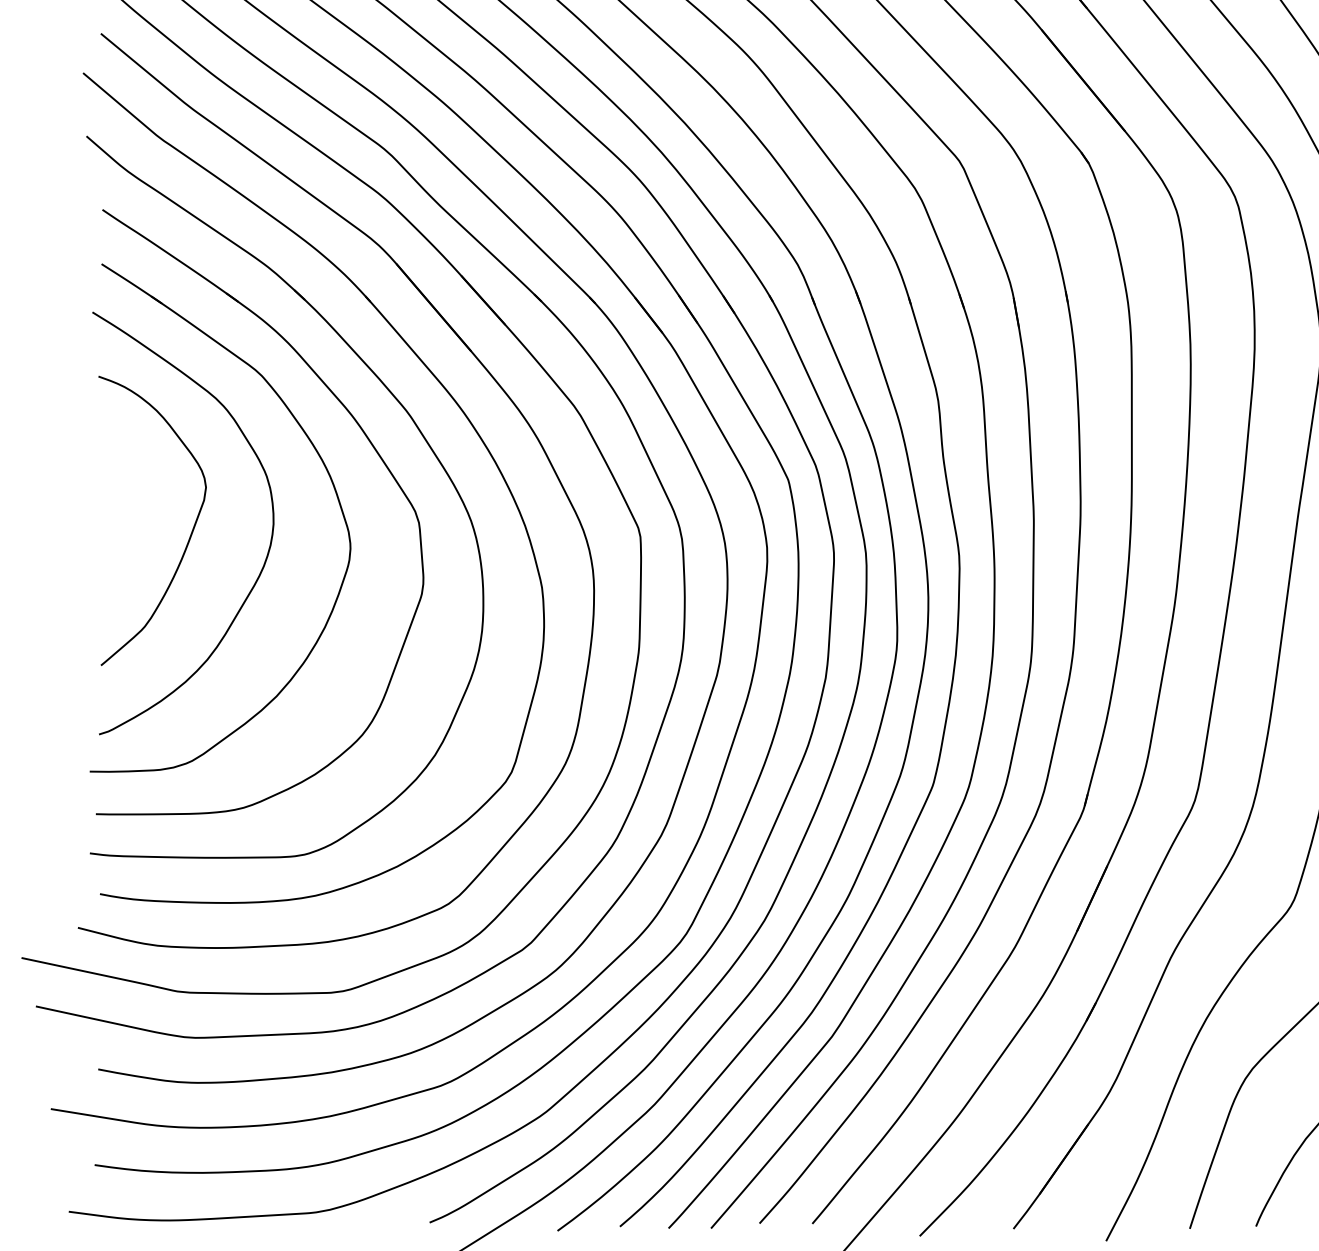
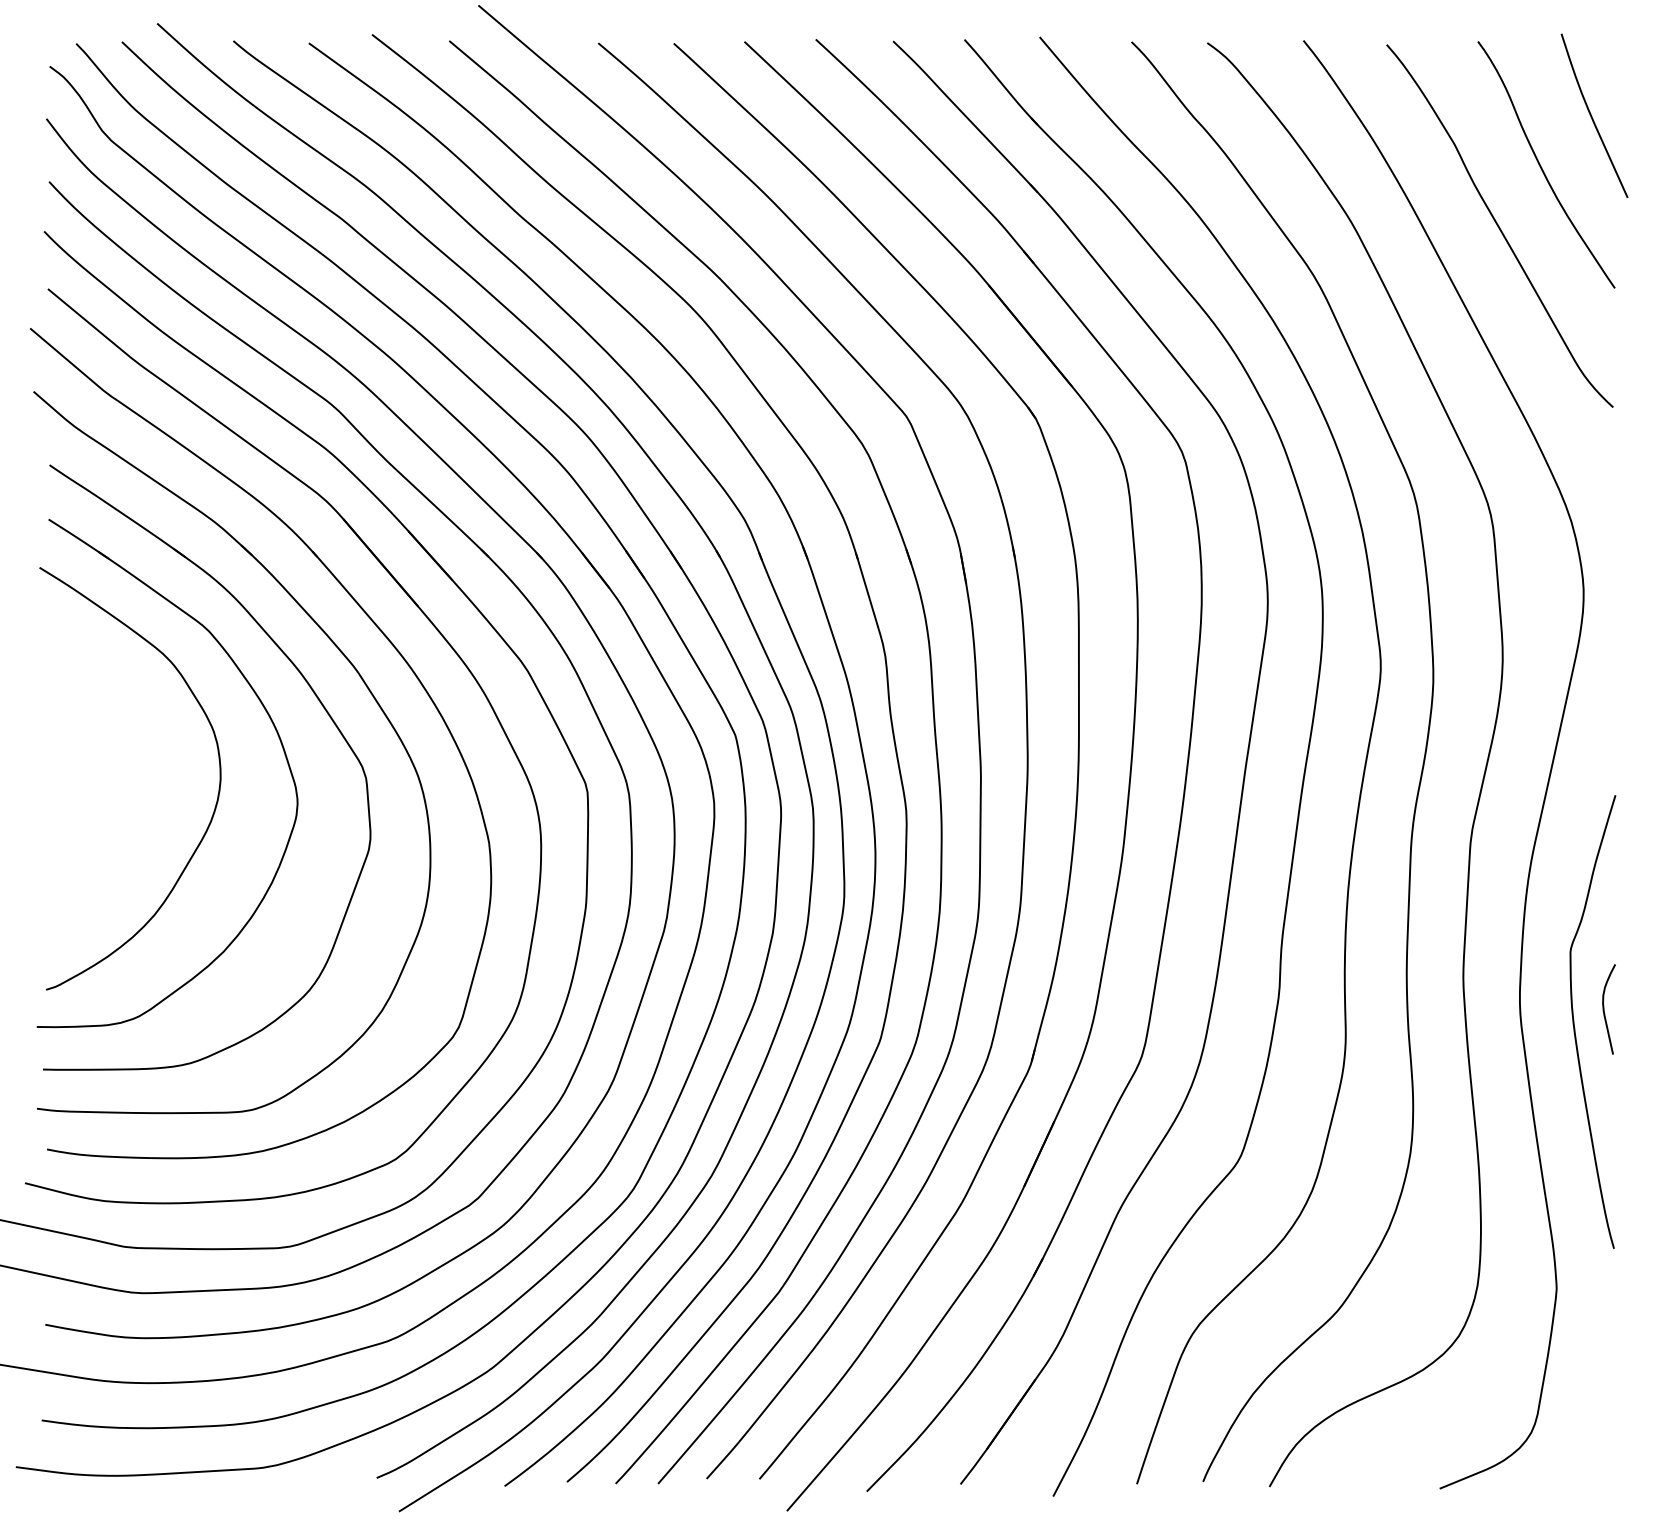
curve: (190, 534) -> (137, 789), removed

